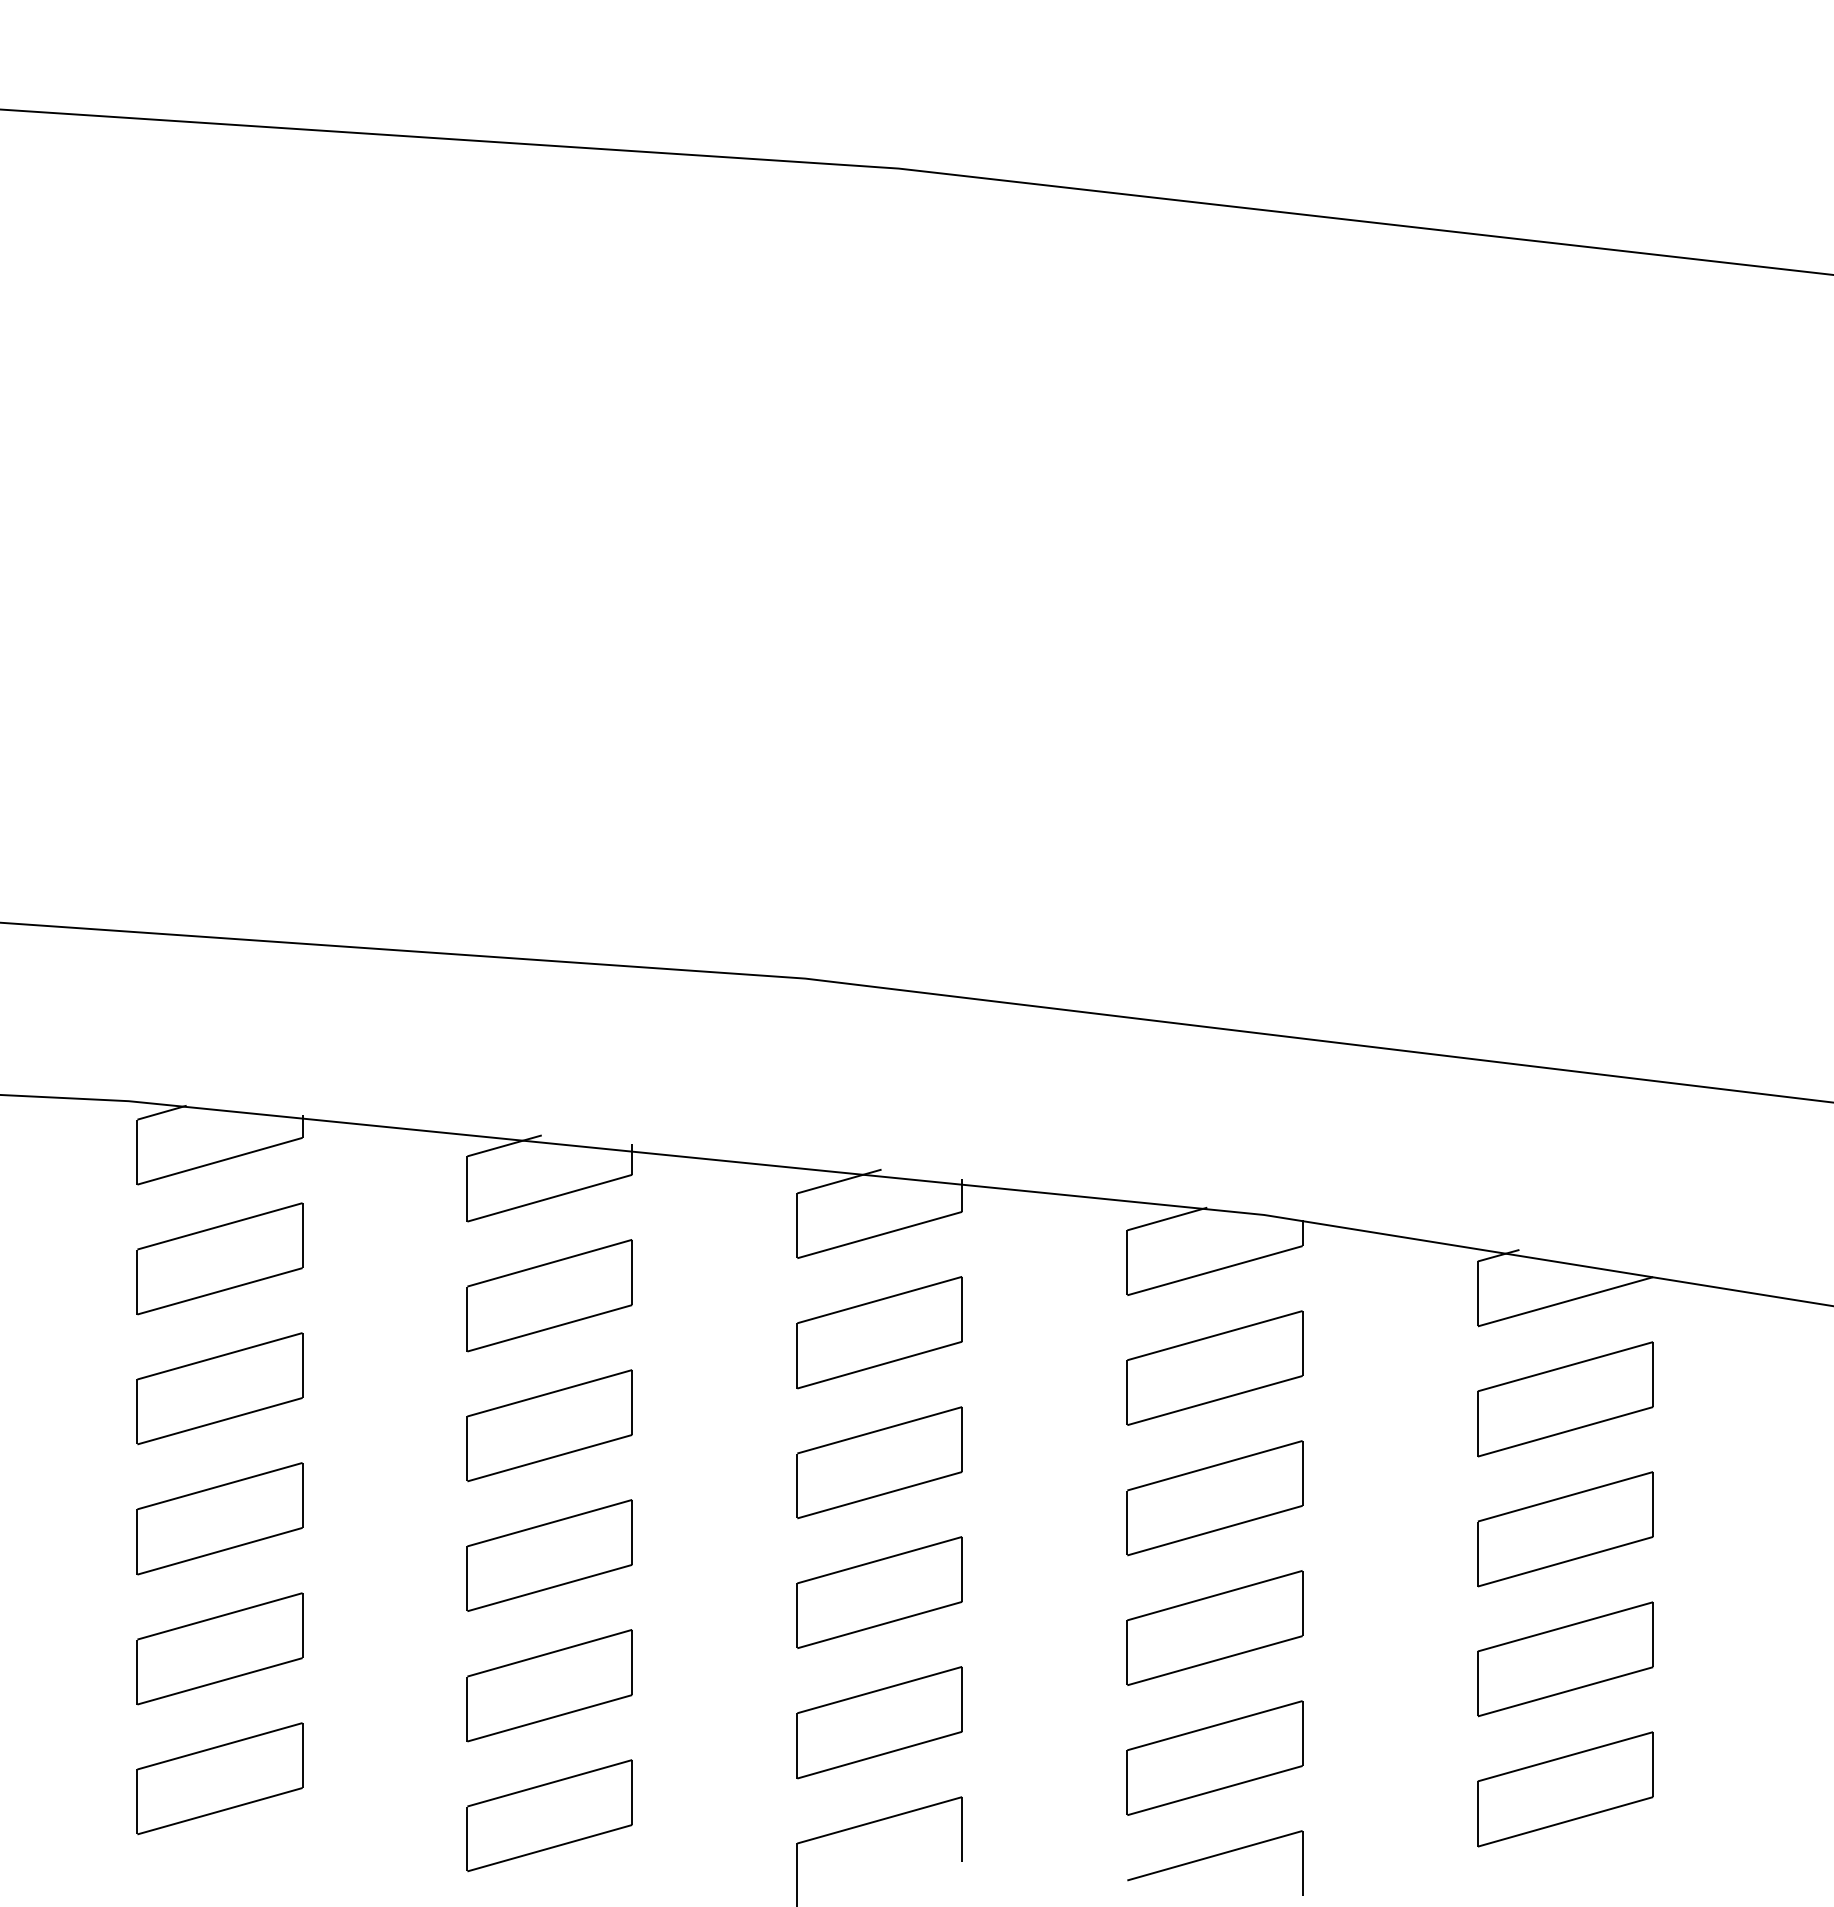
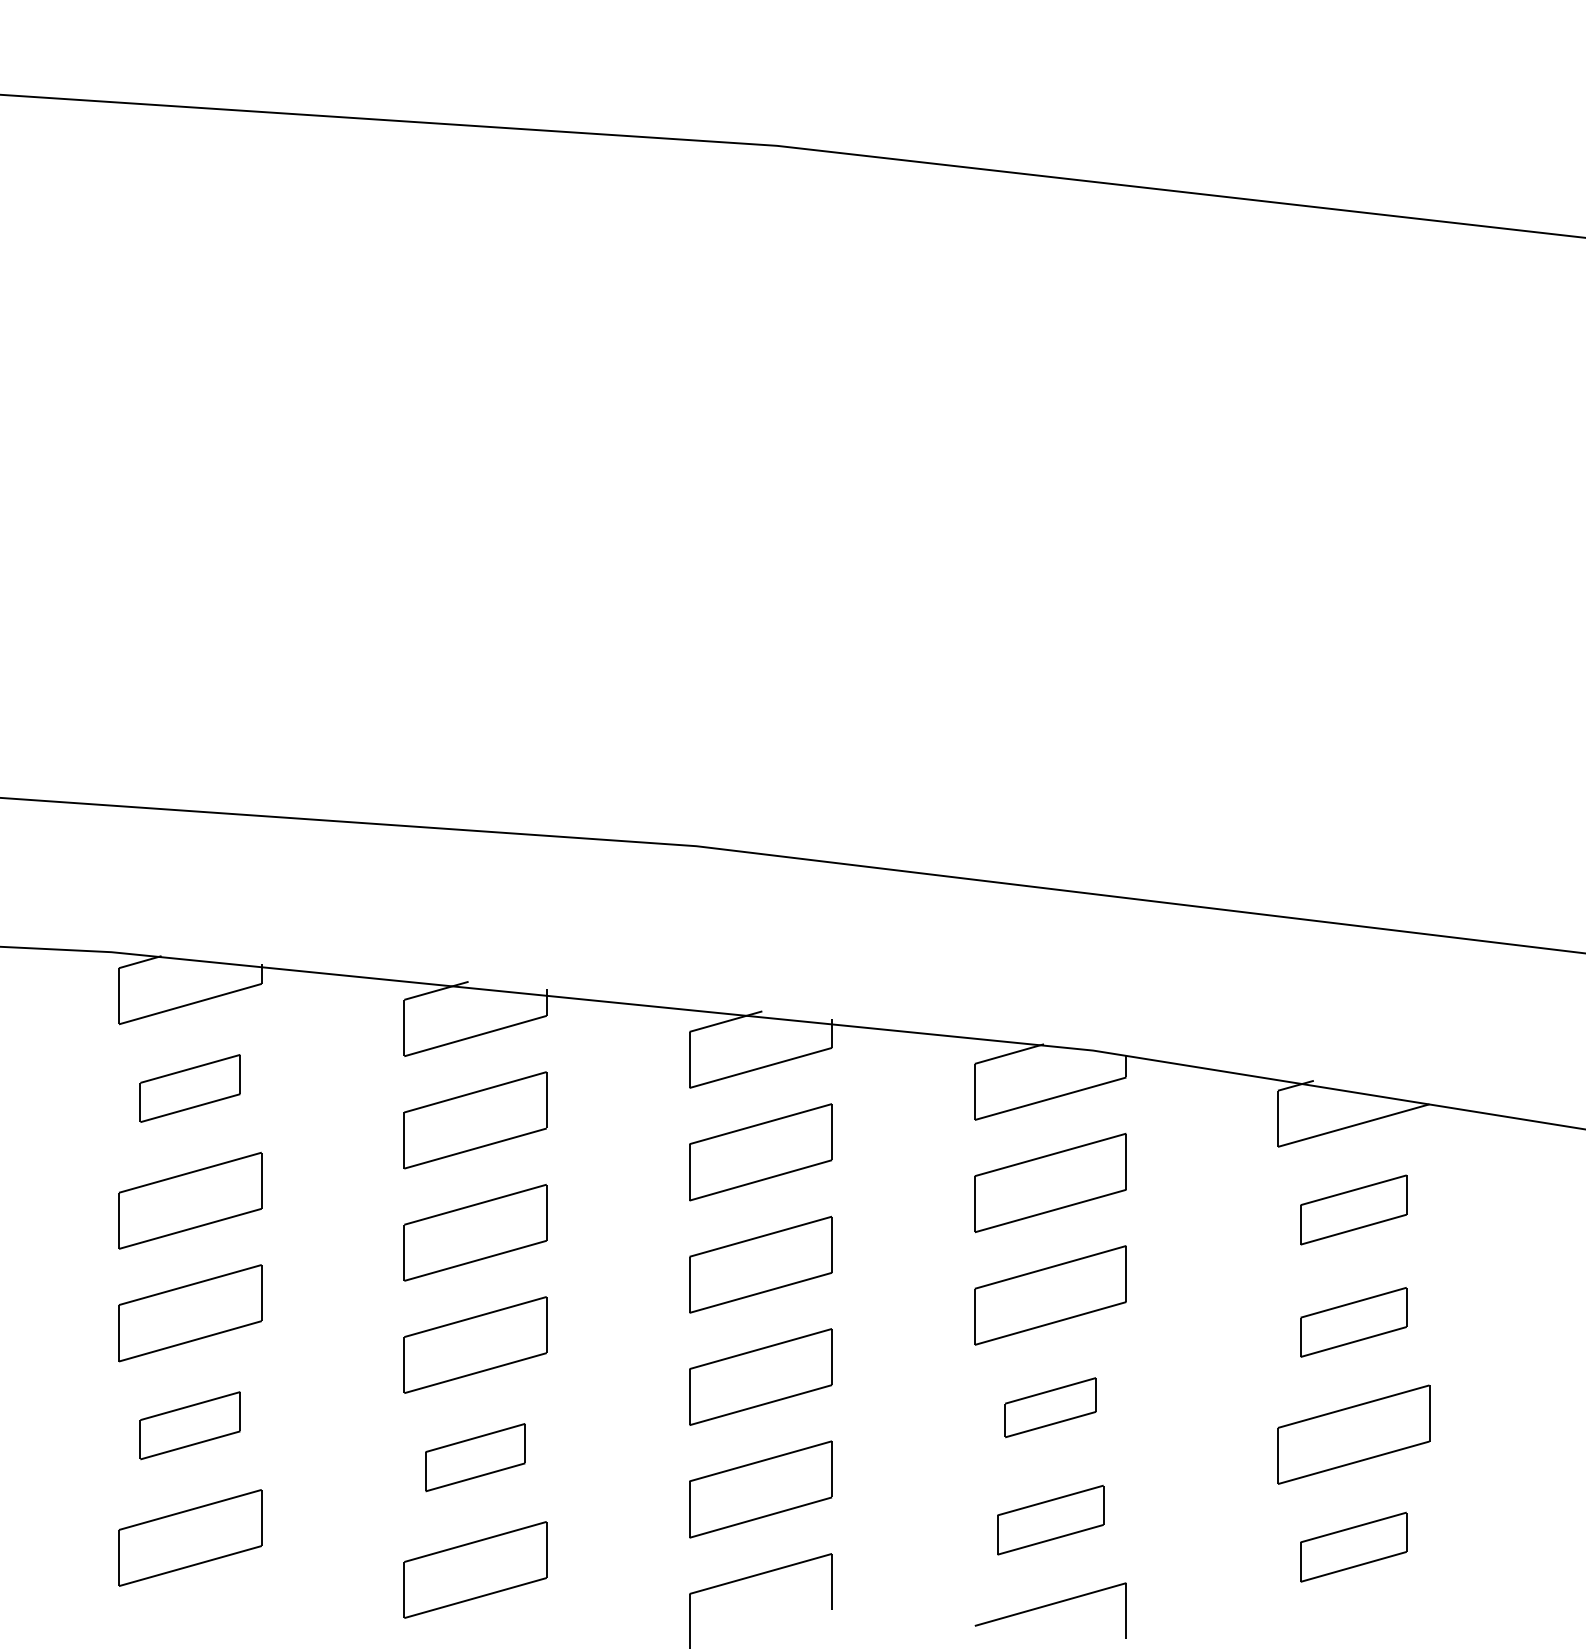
part: (219, 1258) -> (189, 1088), size x0.7
part: (1565, 1399) -> (1353, 1210), size x0.7
part: (1565, 1529) -> (1353, 1322), size x0.7
part: (1214, 1627) -> (1050, 1407), size x0.6
part: (219, 1648) -> (189, 1425), size x0.7
part: (549, 1685) -> (475, 1457), size x0.7
part: (1214, 1757) -> (1050, 1519), size x0.7
part: (1565, 1789) -> (1353, 1547), size x0.7

